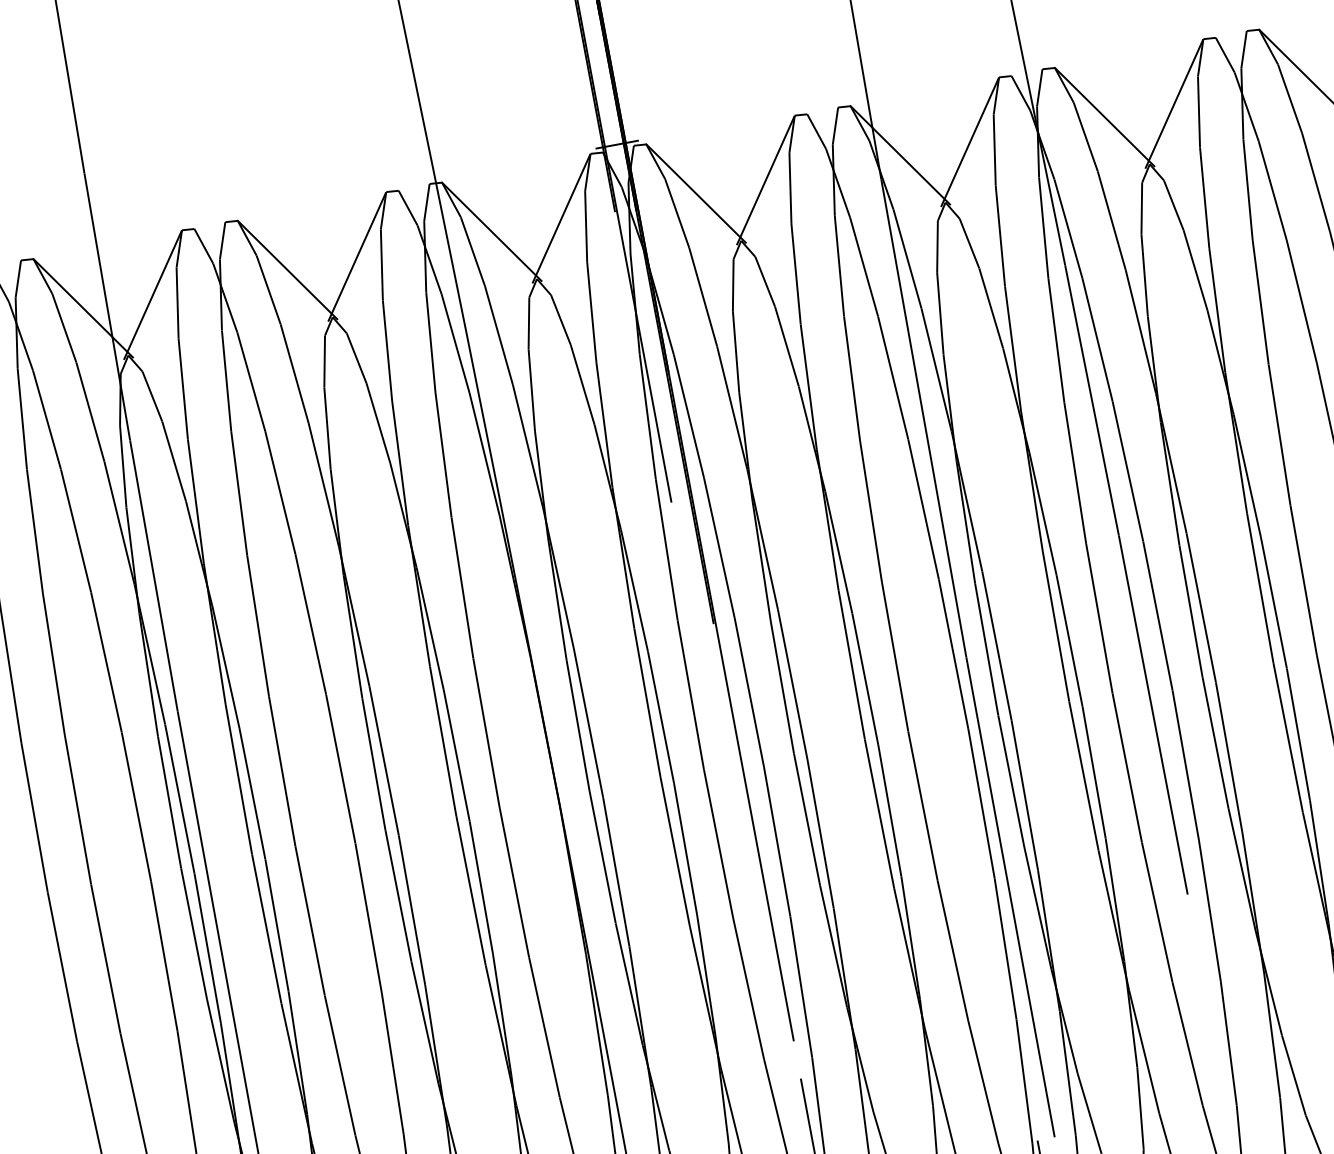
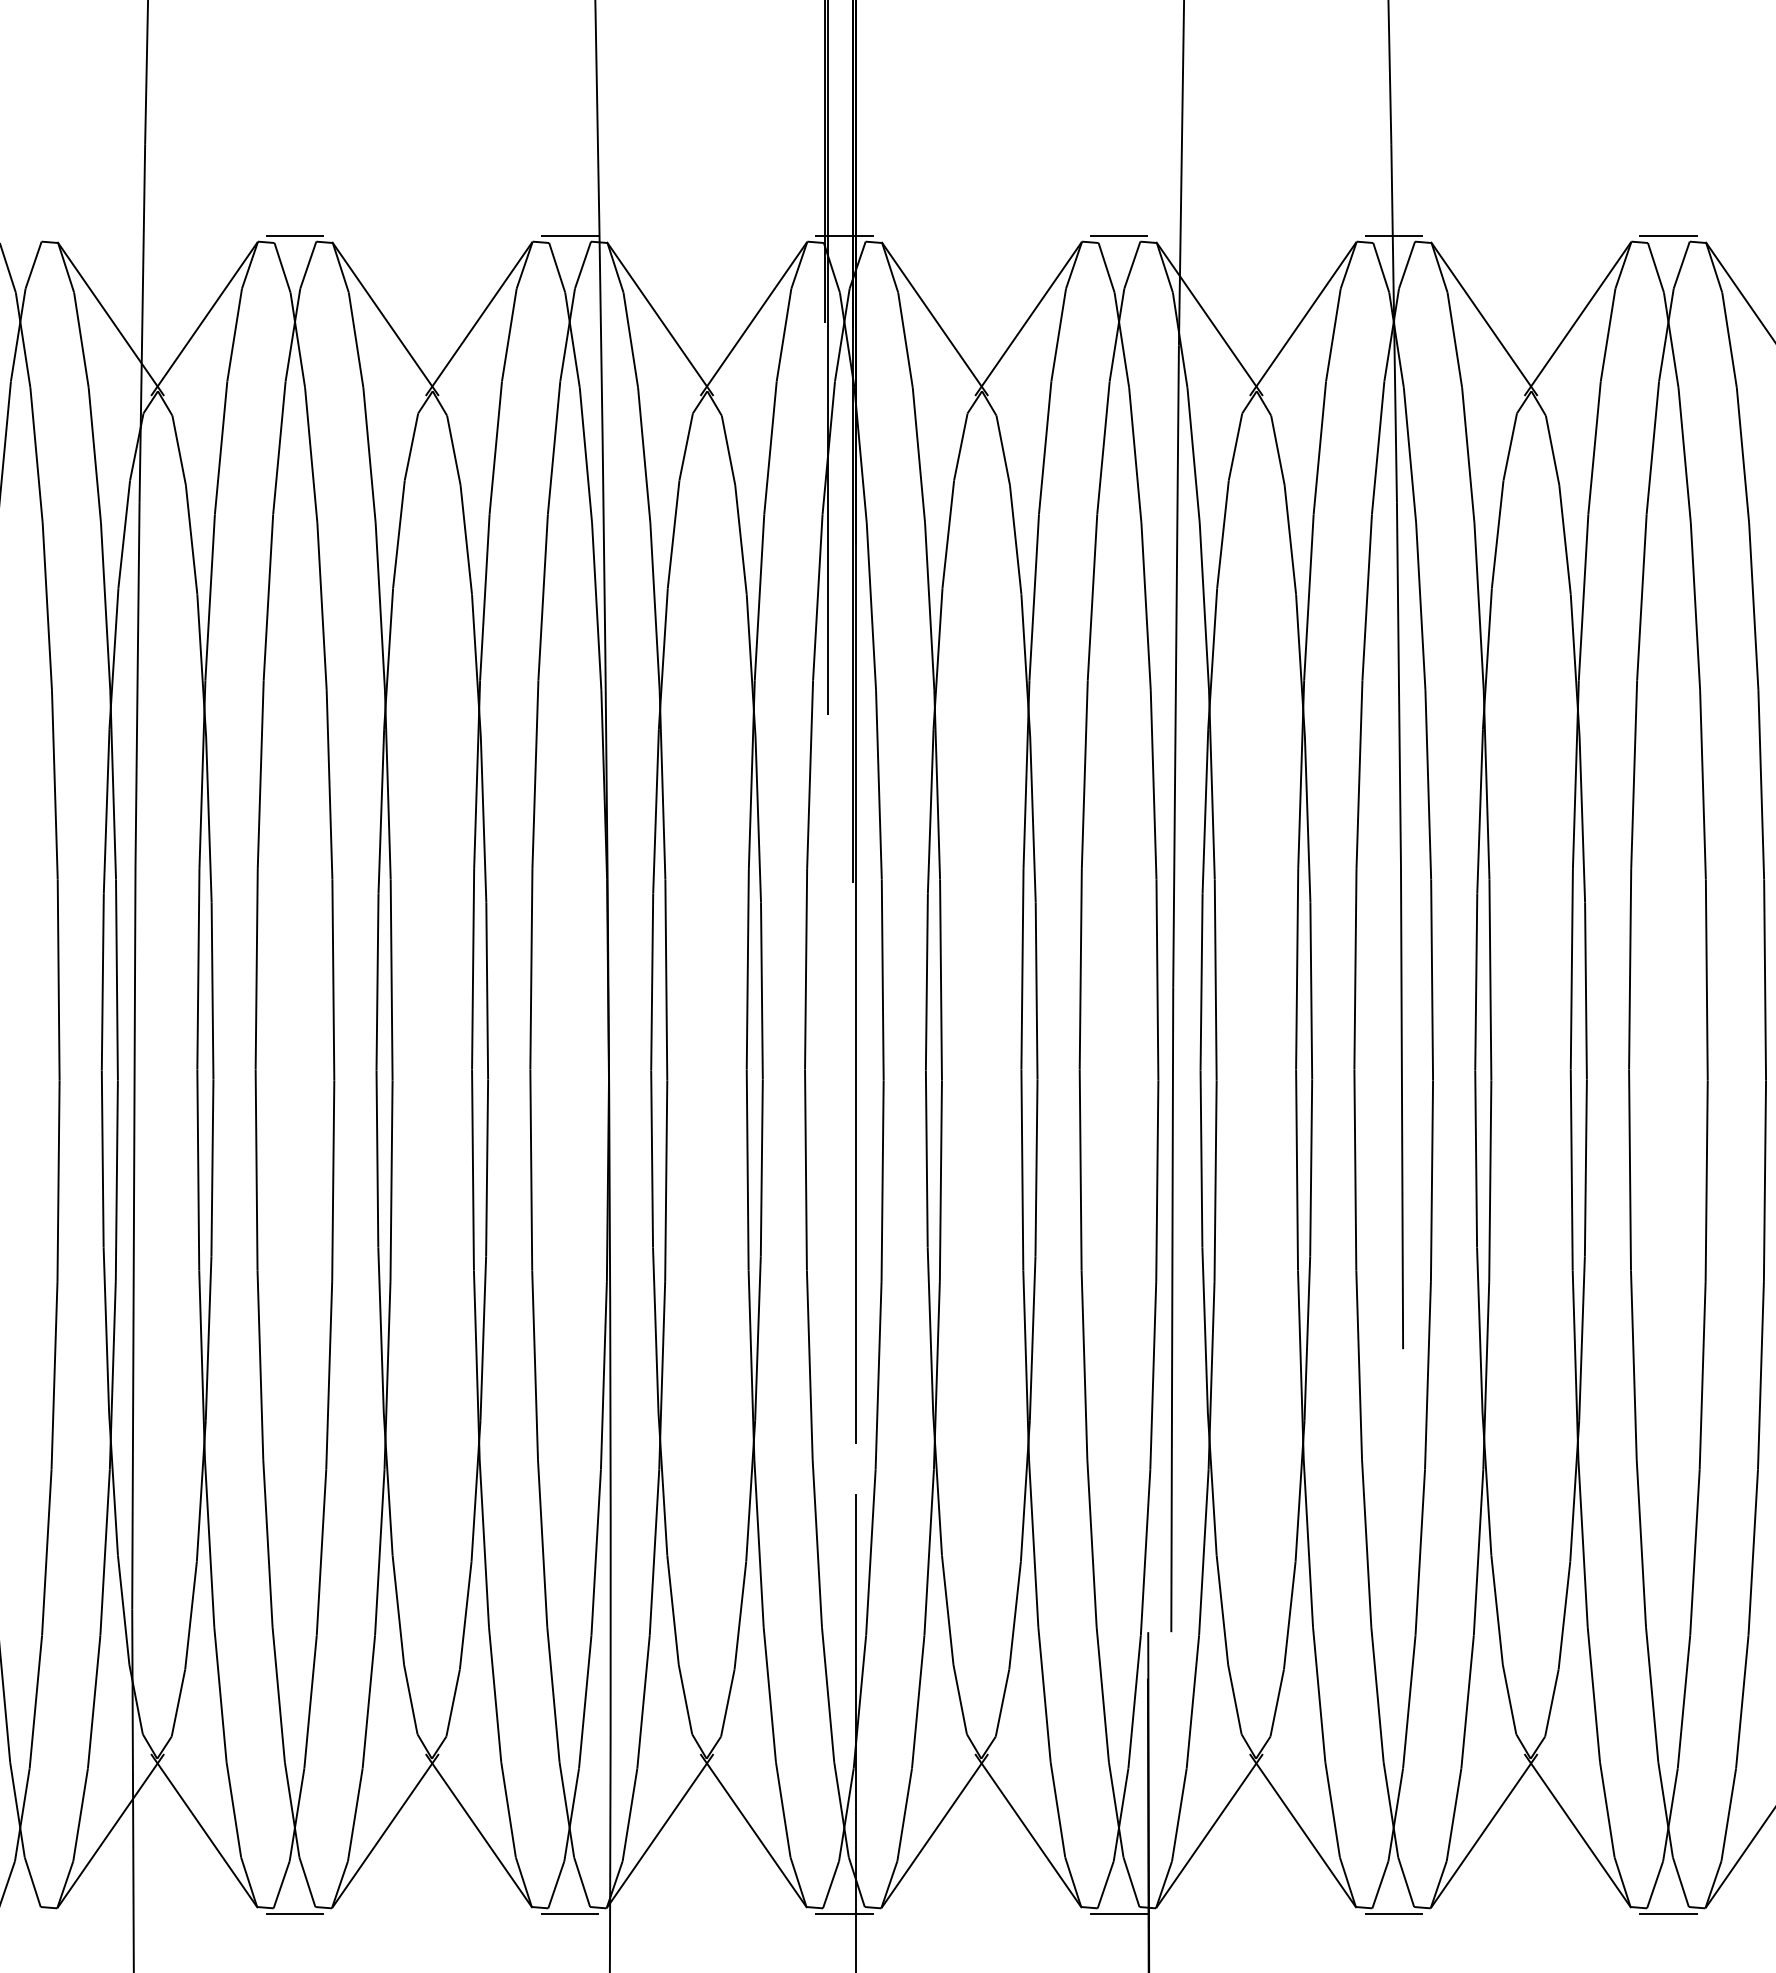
line: (1230, 30) -> (1668, 236), added
line: (1025, 68) -> (1393, 236), added
line: (821, 106) -> (1118, 236), added
line: (412, 183) -> (569, 236), added
line: (208, 221) -> (294, 236), added

